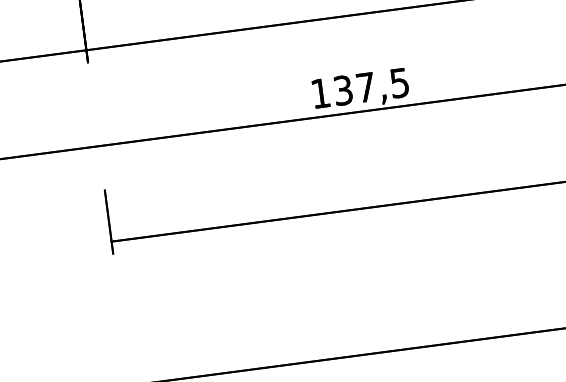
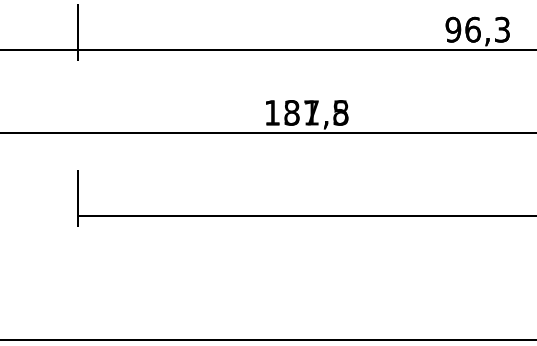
text: (371, 86) -> (316, 112), 137,5 -> 181,8

